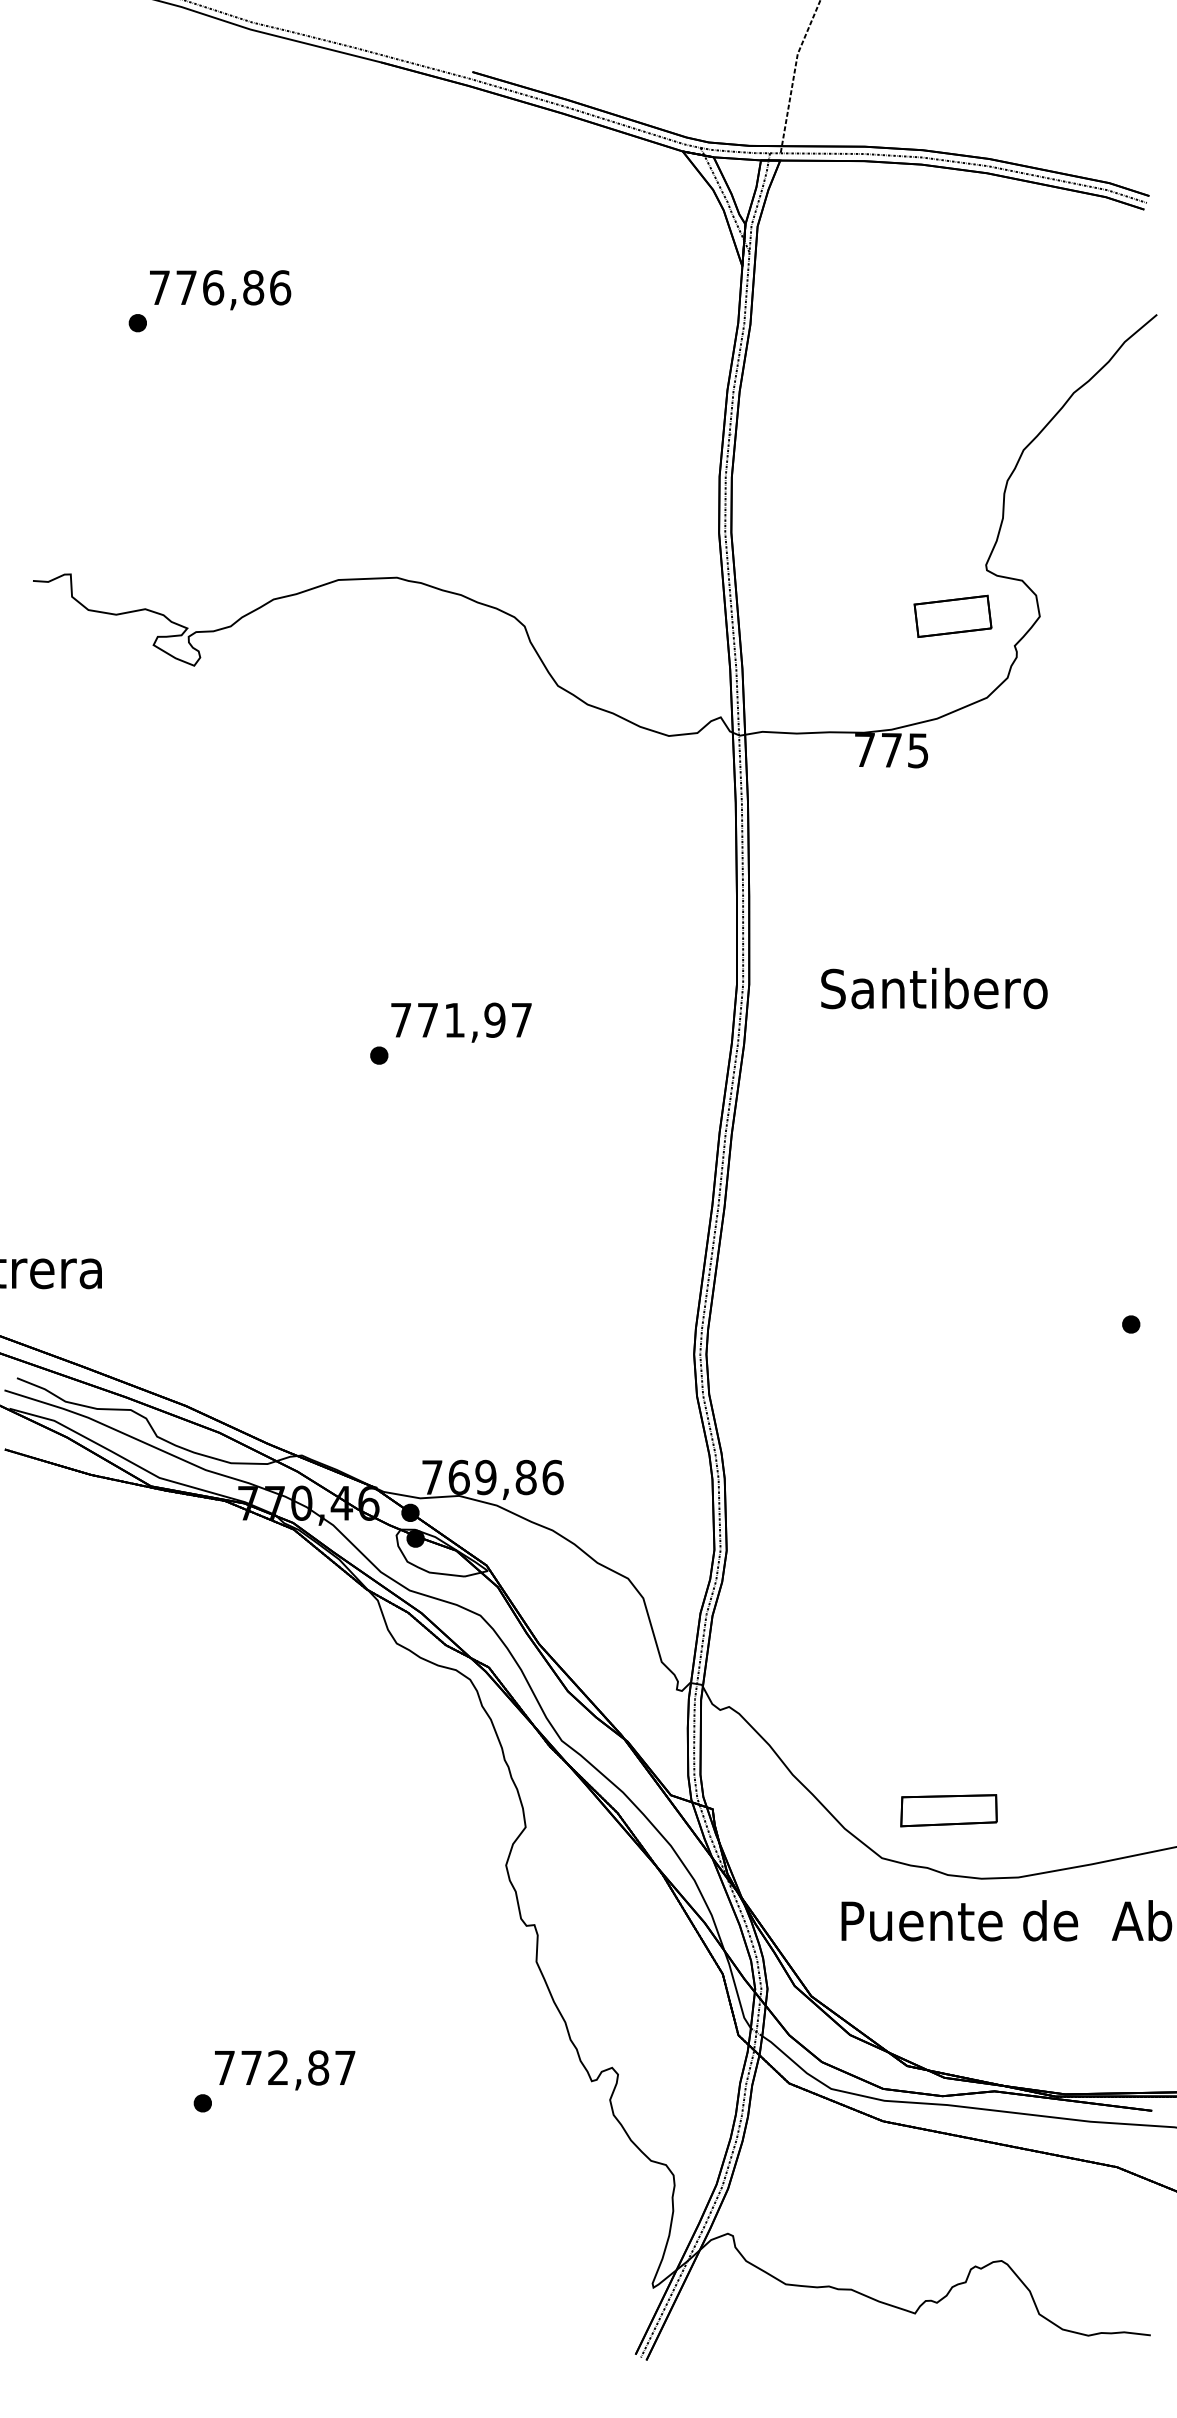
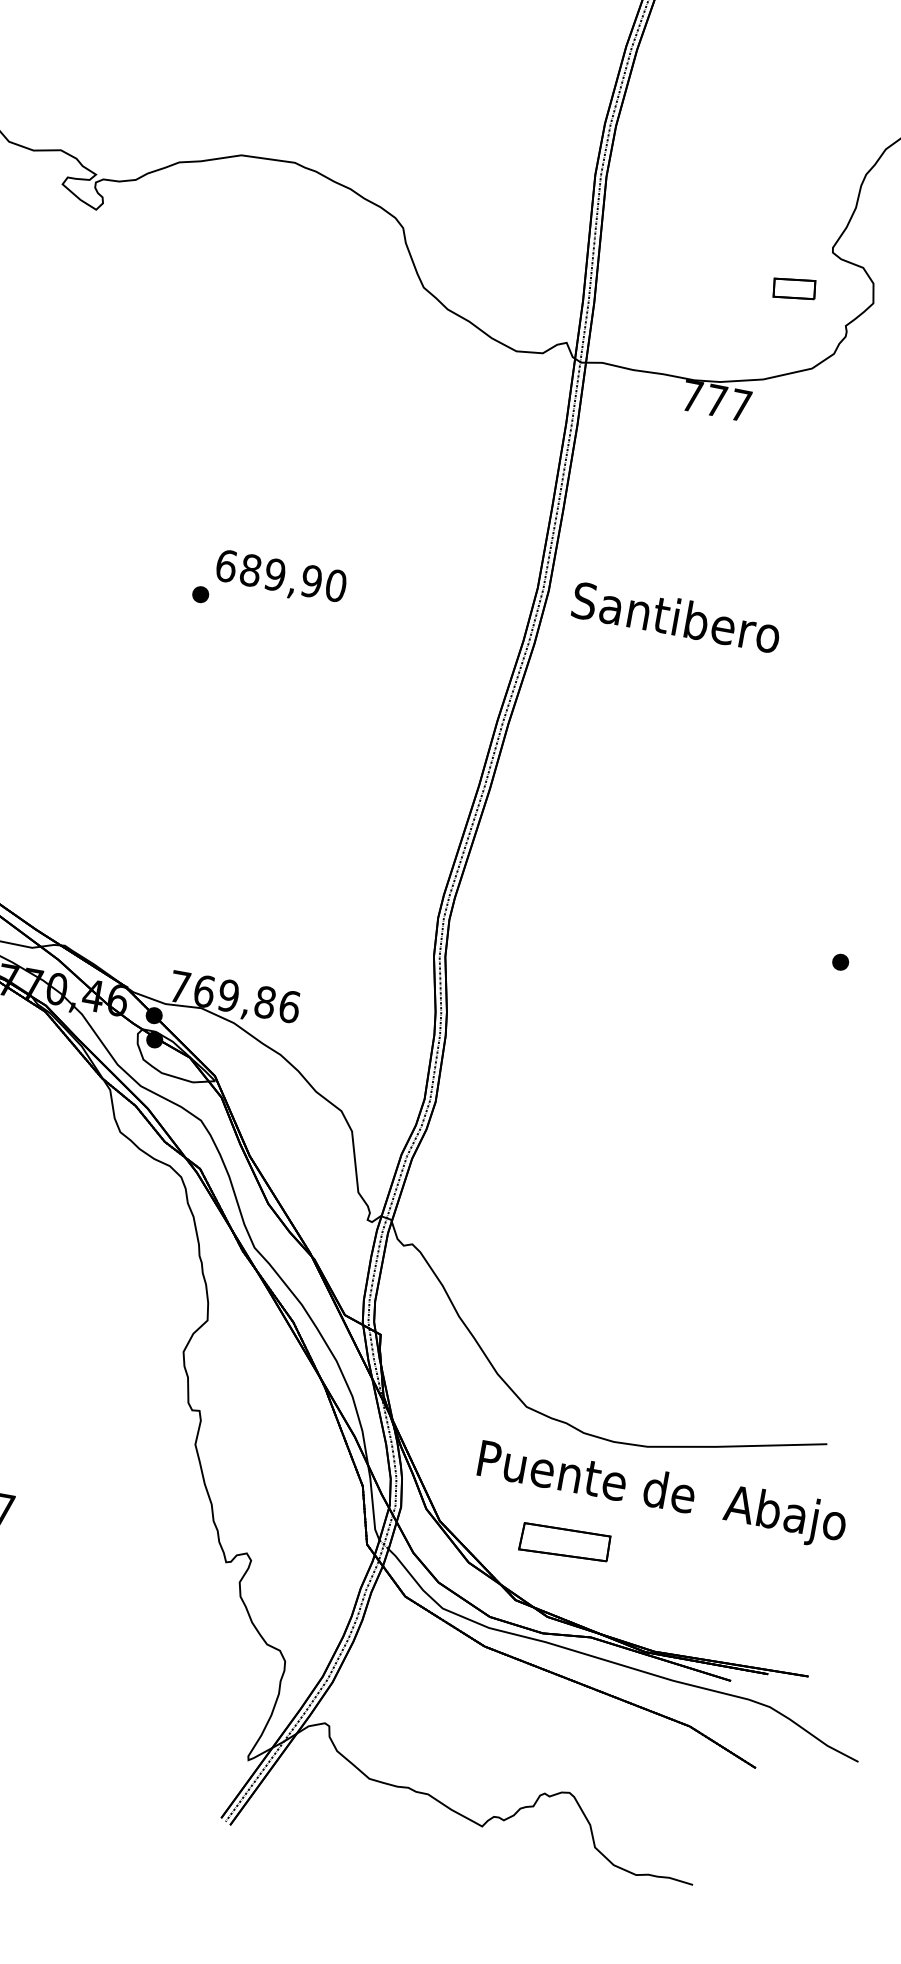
part: (952, 615) -> (794, 288), size x0.6
text: (918, 750) -> (741, 405), 775 -> 777
text: (934, 988) -> (676, 617), moved
text: (461, 1019) -> (281, 575), 771,97 -> 689,90
part: (948, 1810) -> (564, 1542), moved

